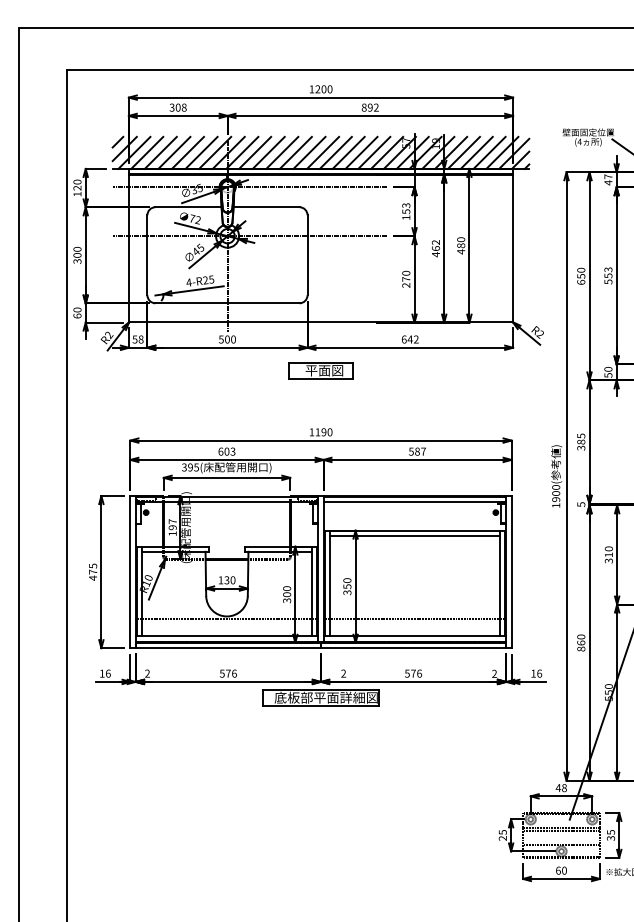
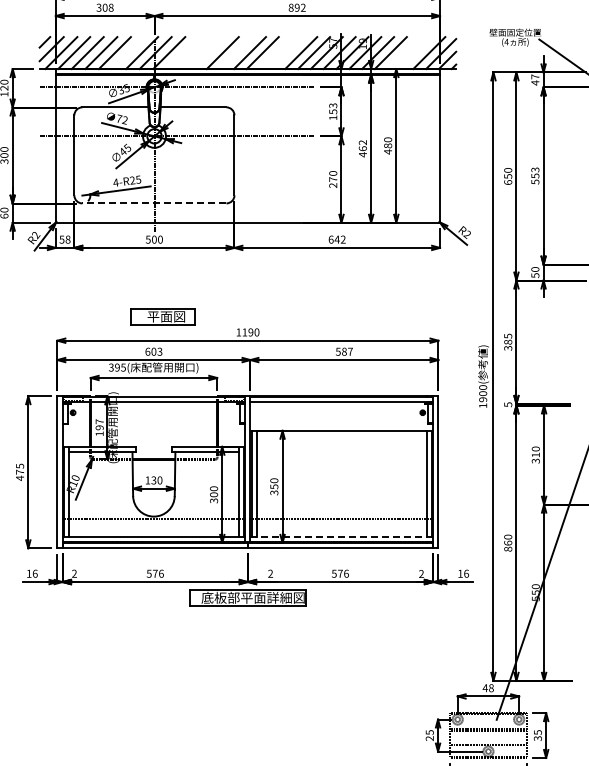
line: (201, 152) -> (128, 52), removed
line: (255, 152) -> (182, 52), removed
line: (268, 152) -> (195, 52), removed
line: (282, 152) -> (209, 52), removed
line: (309, 152) -> (236, 52), removed
line: (348, 152) -> (275, 52), removed
line: (361, 152) -> (288, 52), removed
line: (476, 152) -> (403, 52), removed
line: (489, 152) -> (416, 52), removed
line: (226, 303) -> (153, 203), solid -> dashed
part: (320, 370) -> (162, 316), moved
line: (414, 535) -> (341, 435), removed
line: (414, 636) -> (341, 536), solid -> dashed

